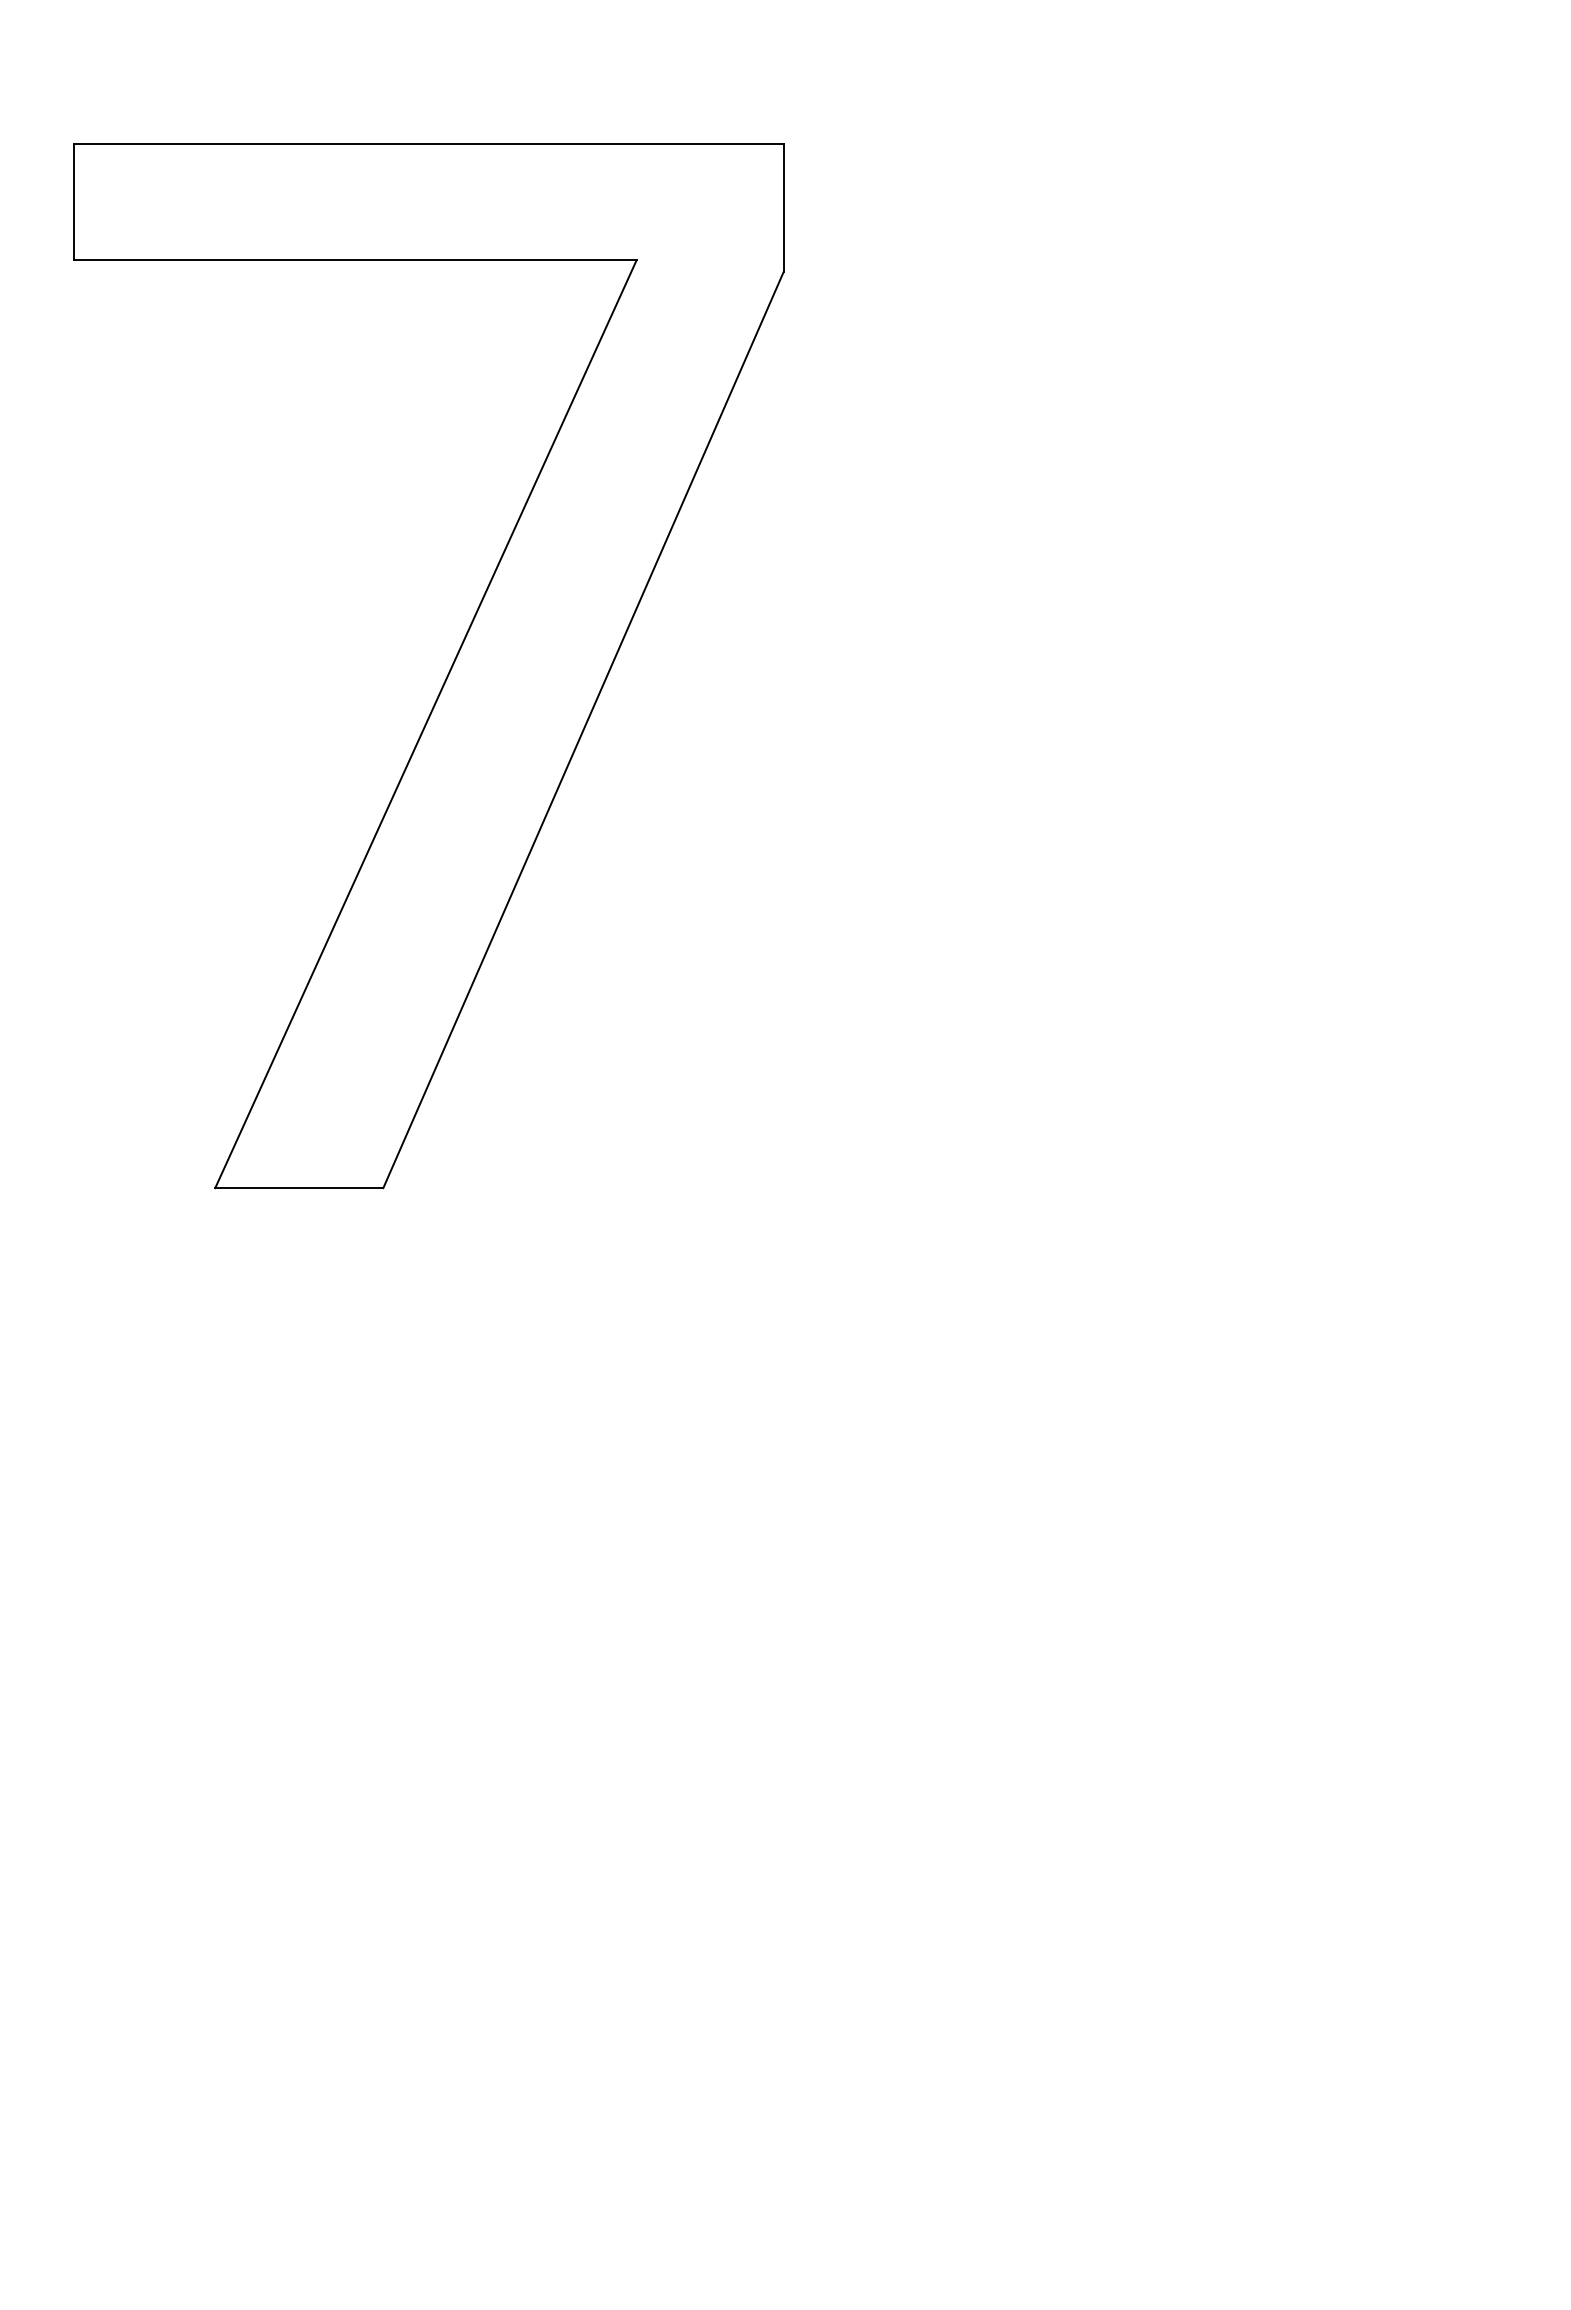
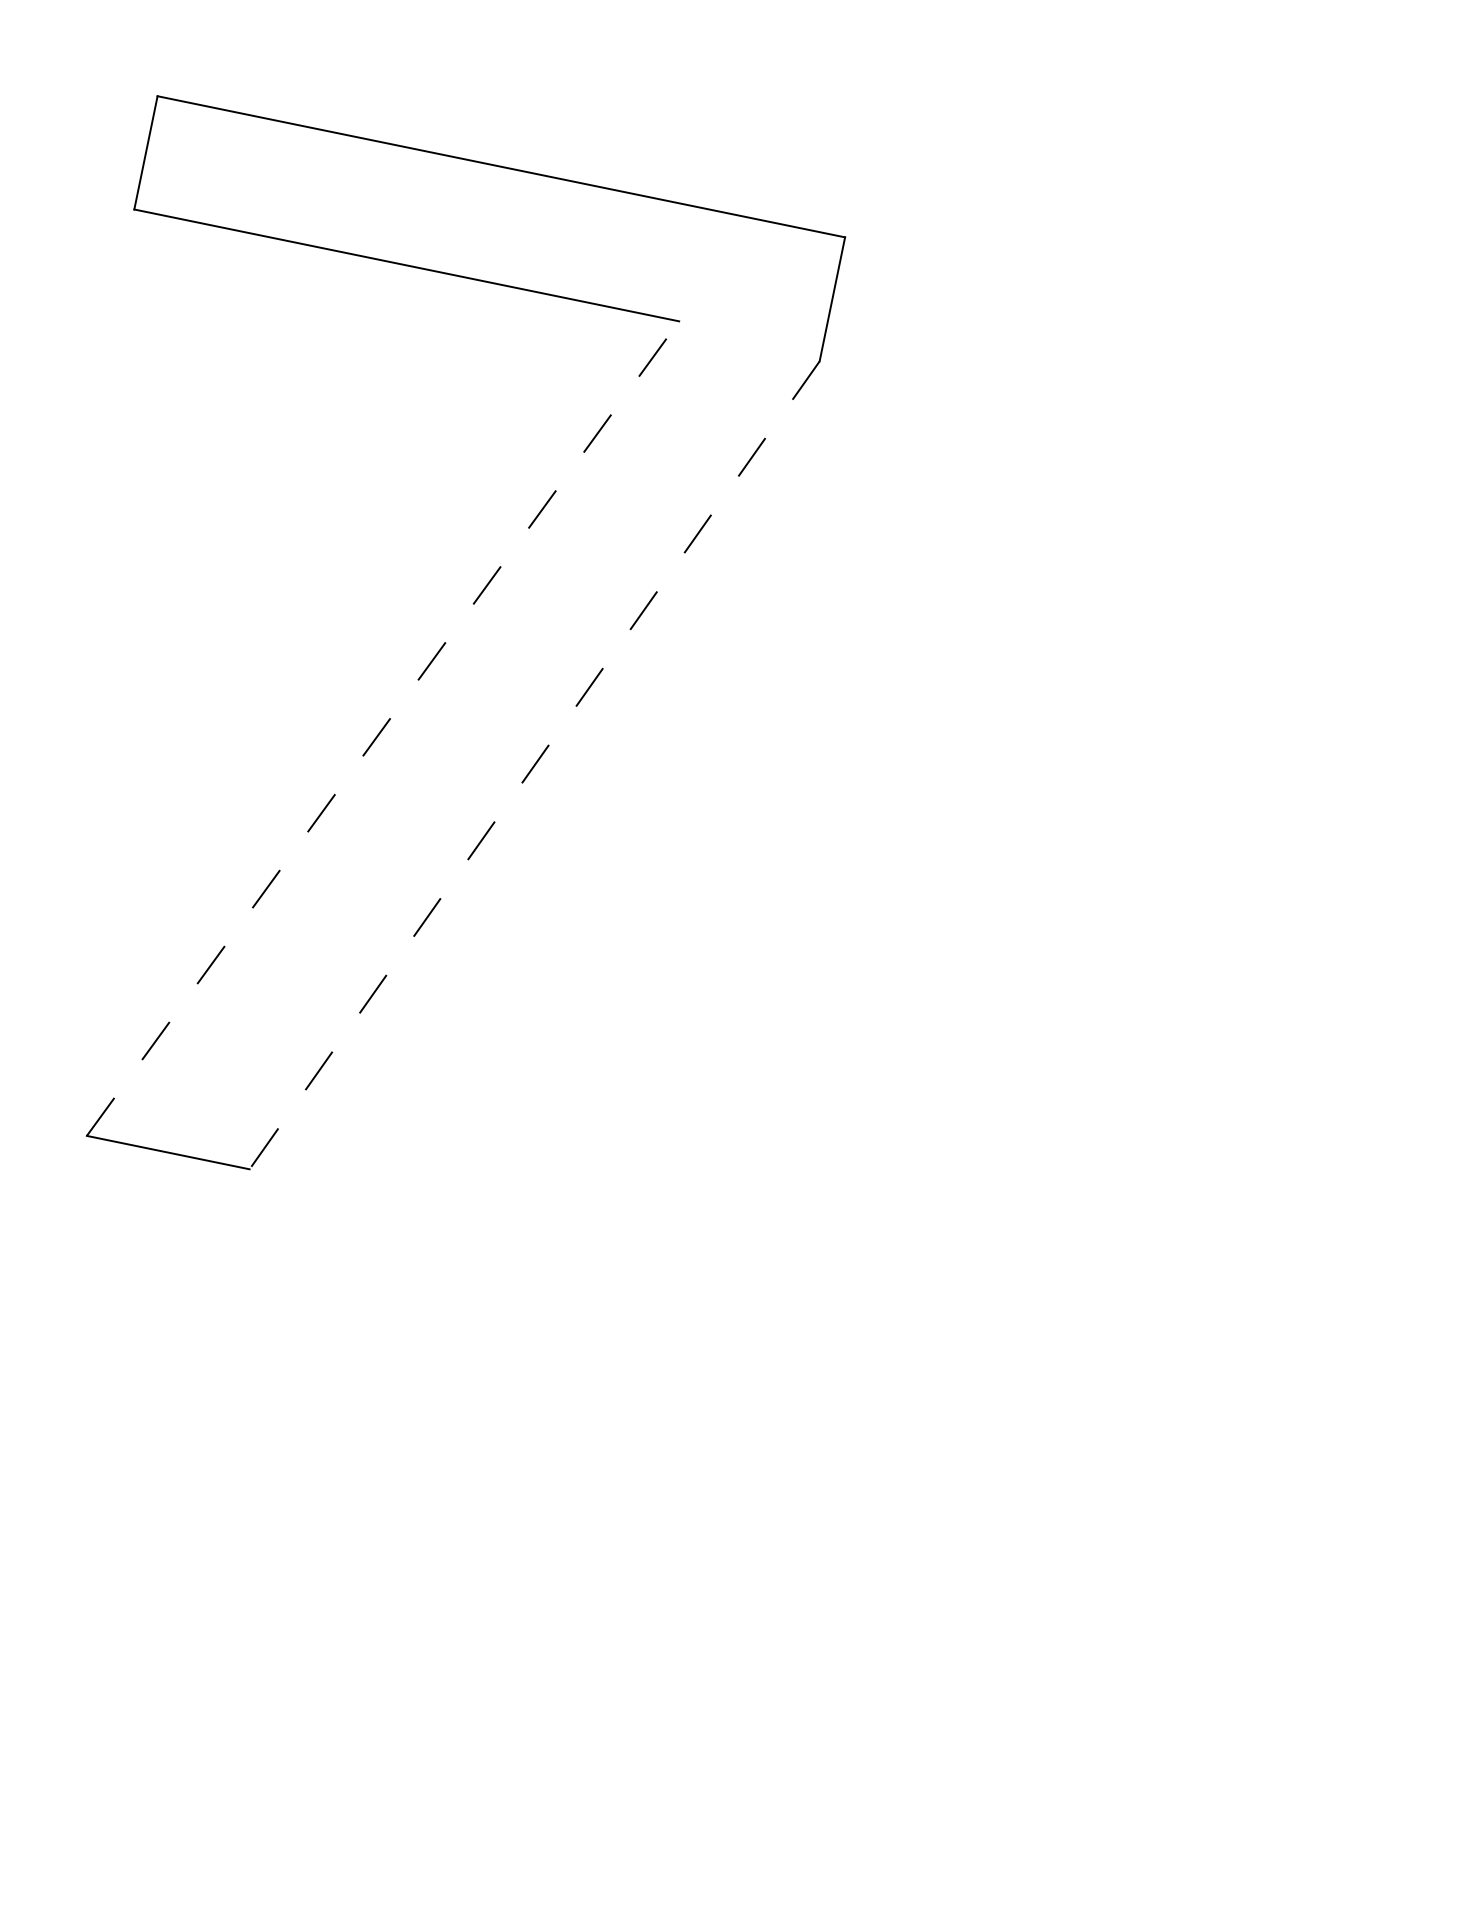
line: (426, 723) -> (383, 727), solid -> dashed
line: (583, 730) -> (534, 765), solid -> dashed

